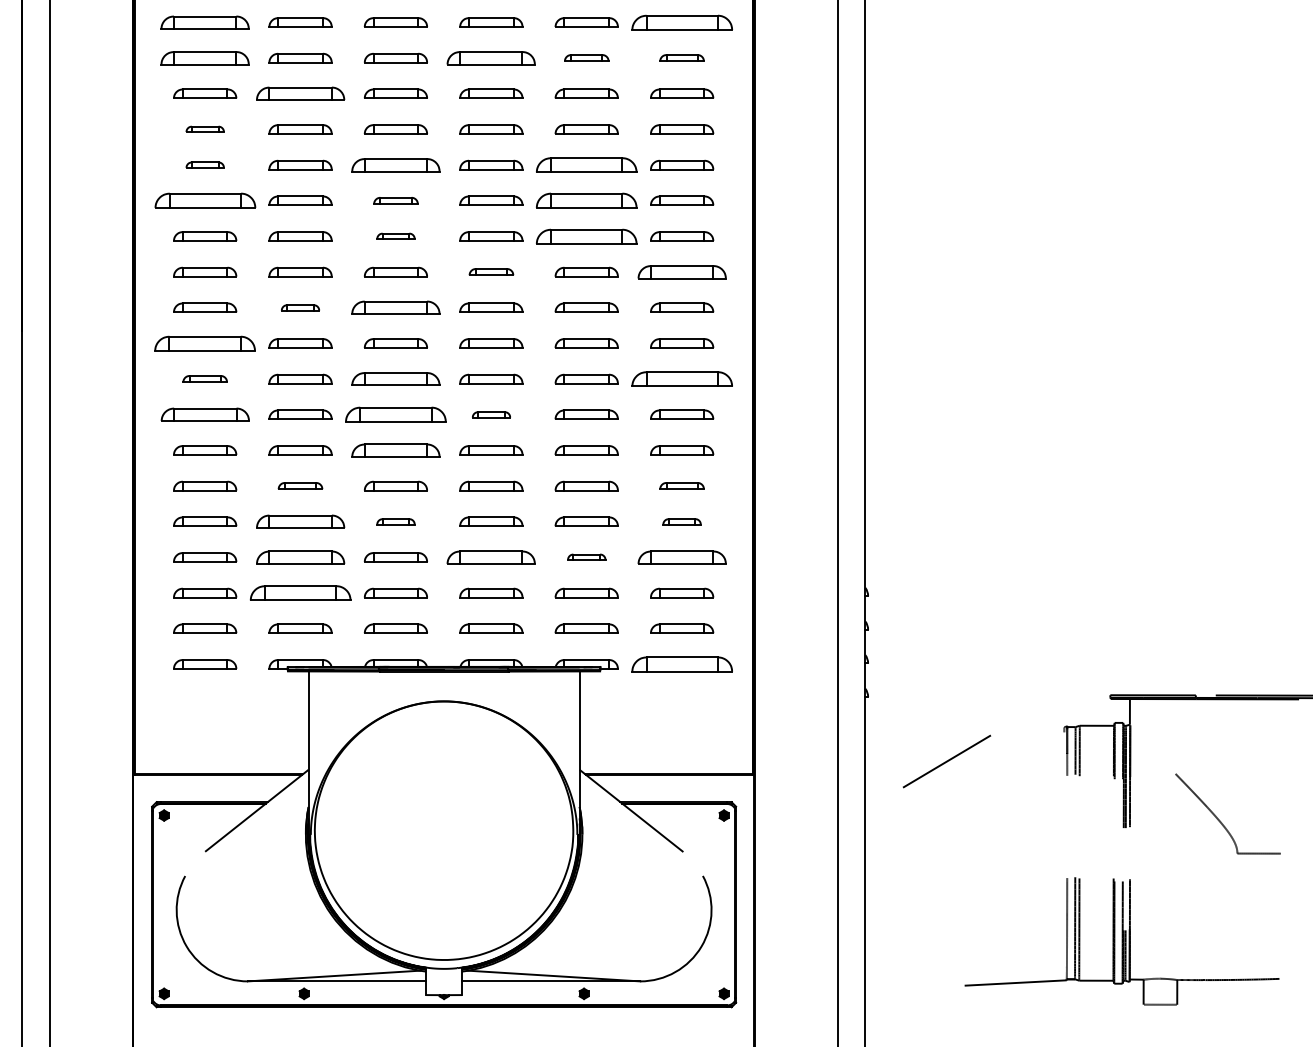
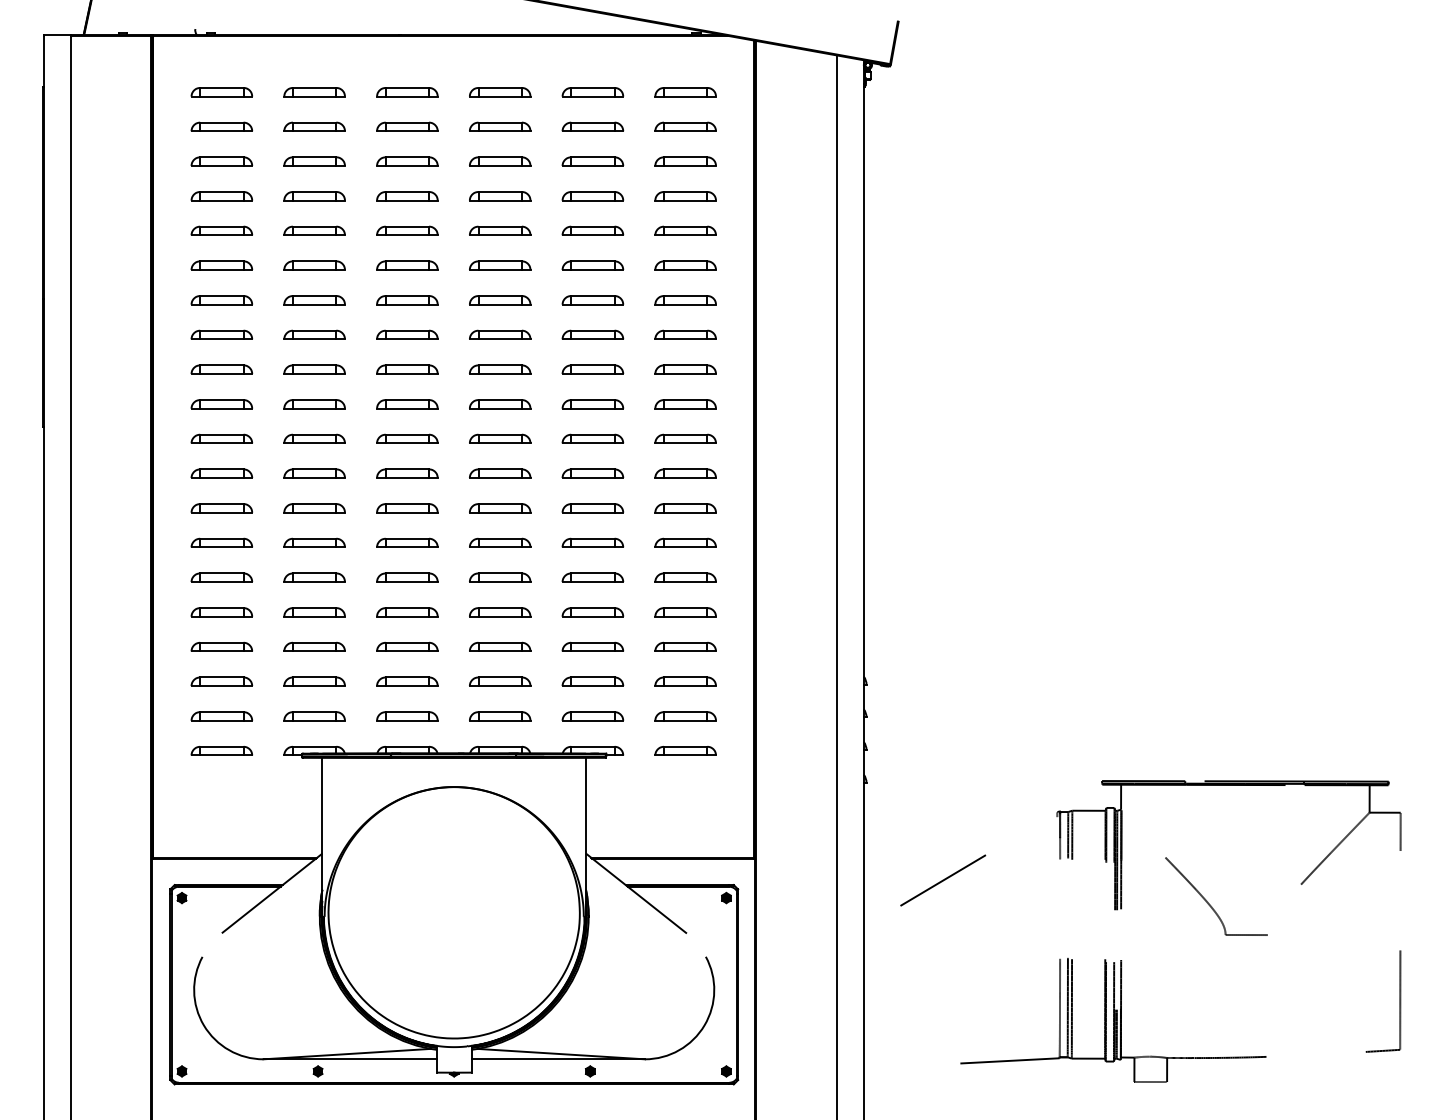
part: (204, 22) -> (221, 126), size x0.71
part: (681, 22) -> (685, 126), size x0.62
part: (204, 58) -> (221, 161), size x0.71
part: (491, 58) -> (500, 161), size x0.71
part: (586, 58) -> (592, 161), size x1.43
part: (681, 58) -> (685, 161), size x1.43
part: (300, 94) -> (314, 196), size x0.71
part: (204, 129) -> (221, 230), size x1.67
part: (204, 165) -> (221, 265), size x1.67
part: (396, 165) -> (407, 265), size x0.71
part: (586, 165) -> (592, 265), size x0.62
part: (204, 201) -> (221, 300), size x0.62
part: (396, 201) -> (407, 300), size x1.43
part: (586, 201) -> (592, 300), size x0.62
part: (396, 236) -> (407, 334), size x1.67
part: (586, 236) -> (592, 334), size x0.62
part: (491, 271) -> (500, 369), size x1.43
part: (681, 271) -> (685, 369), size x0.71
part: (300, 307) -> (314, 404), size x1.67
part: (396, 307) -> (407, 404), size x0.71
part: (204, 342) -> (221, 438), size x0.62
part: (204, 378) -> (221, 473), size x1.43
part: (396, 378) -> (407, 473), size x0.71
part: (681, 378) -> (685, 473), size x0.62
part: (204, 414) -> (221, 508), size x0.71
part: (396, 414) -> (407, 508), size x0.62
part: (491, 414) -> (500, 508), size x1.67
part: (396, 449) -> (407, 542), size x0.71
part: (300, 485) -> (314, 577), size x1.43
part: (681, 485) -> (685, 577), size x1.43
part: (300, 521) -> (314, 612), size x0.71
part: (396, 521) -> (407, 612), size x1.67
part: (681, 521) -> (685, 612), size x1.67
part: (300, 556) -> (314, 646), size x0.71
part: (491, 556) -> (500, 646), size x0.71
part: (586, 556) -> (592, 646), size x1.67
part: (681, 556) -> (685, 646), size x0.71
part: (300, 592) -> (314, 681), size x0.62
part: (681, 663) -> (685, 750), size x0.62
line: (947, 761) -> (943, 880), moved

